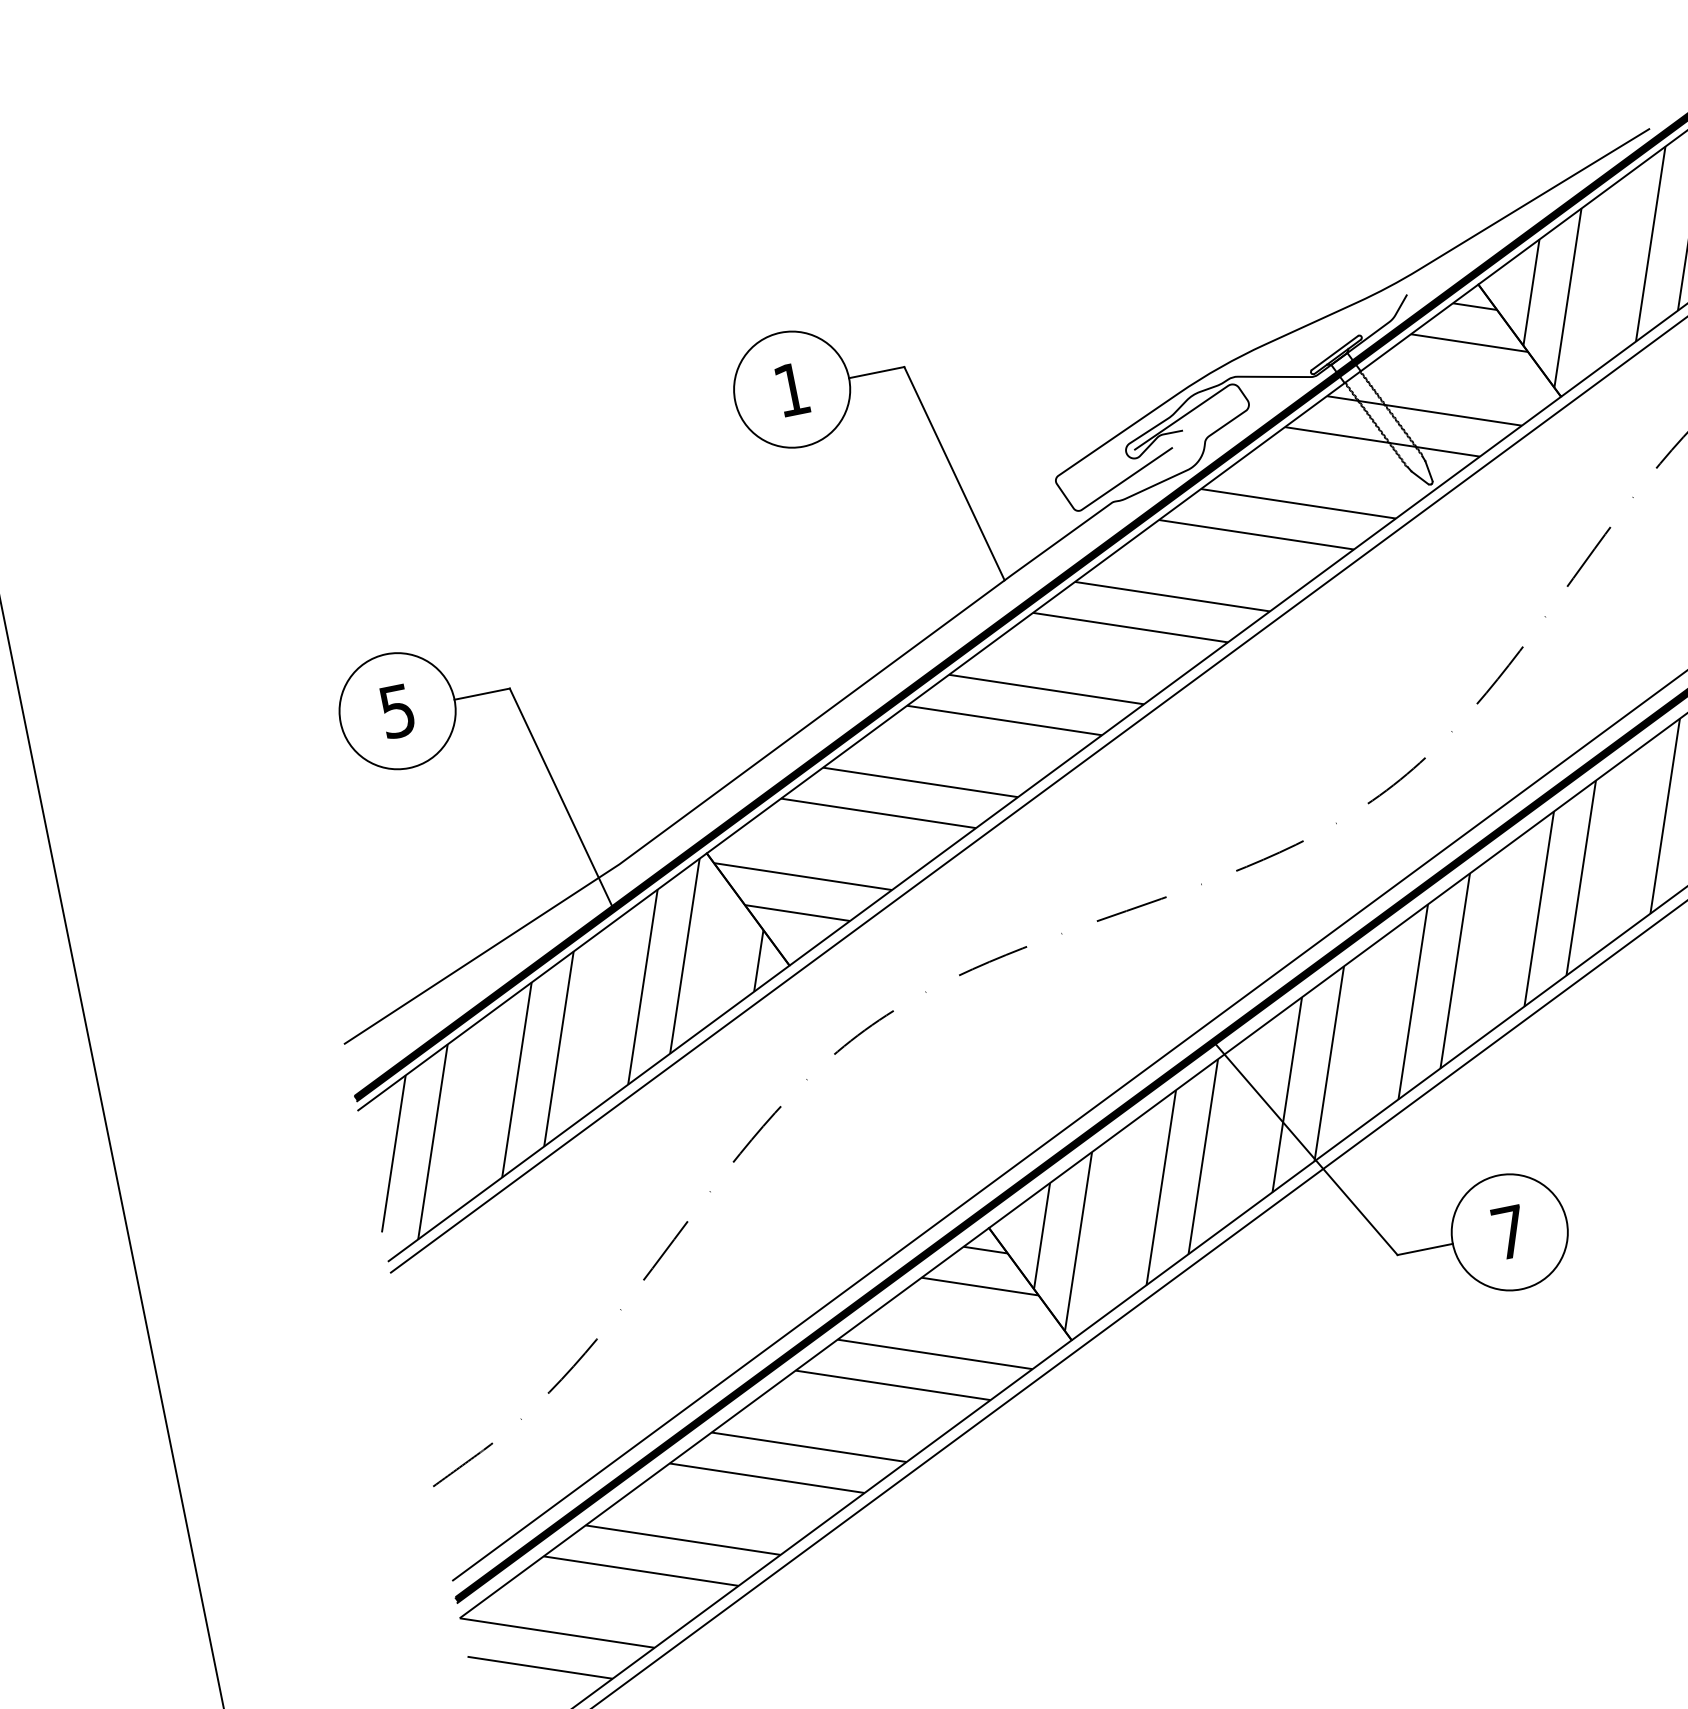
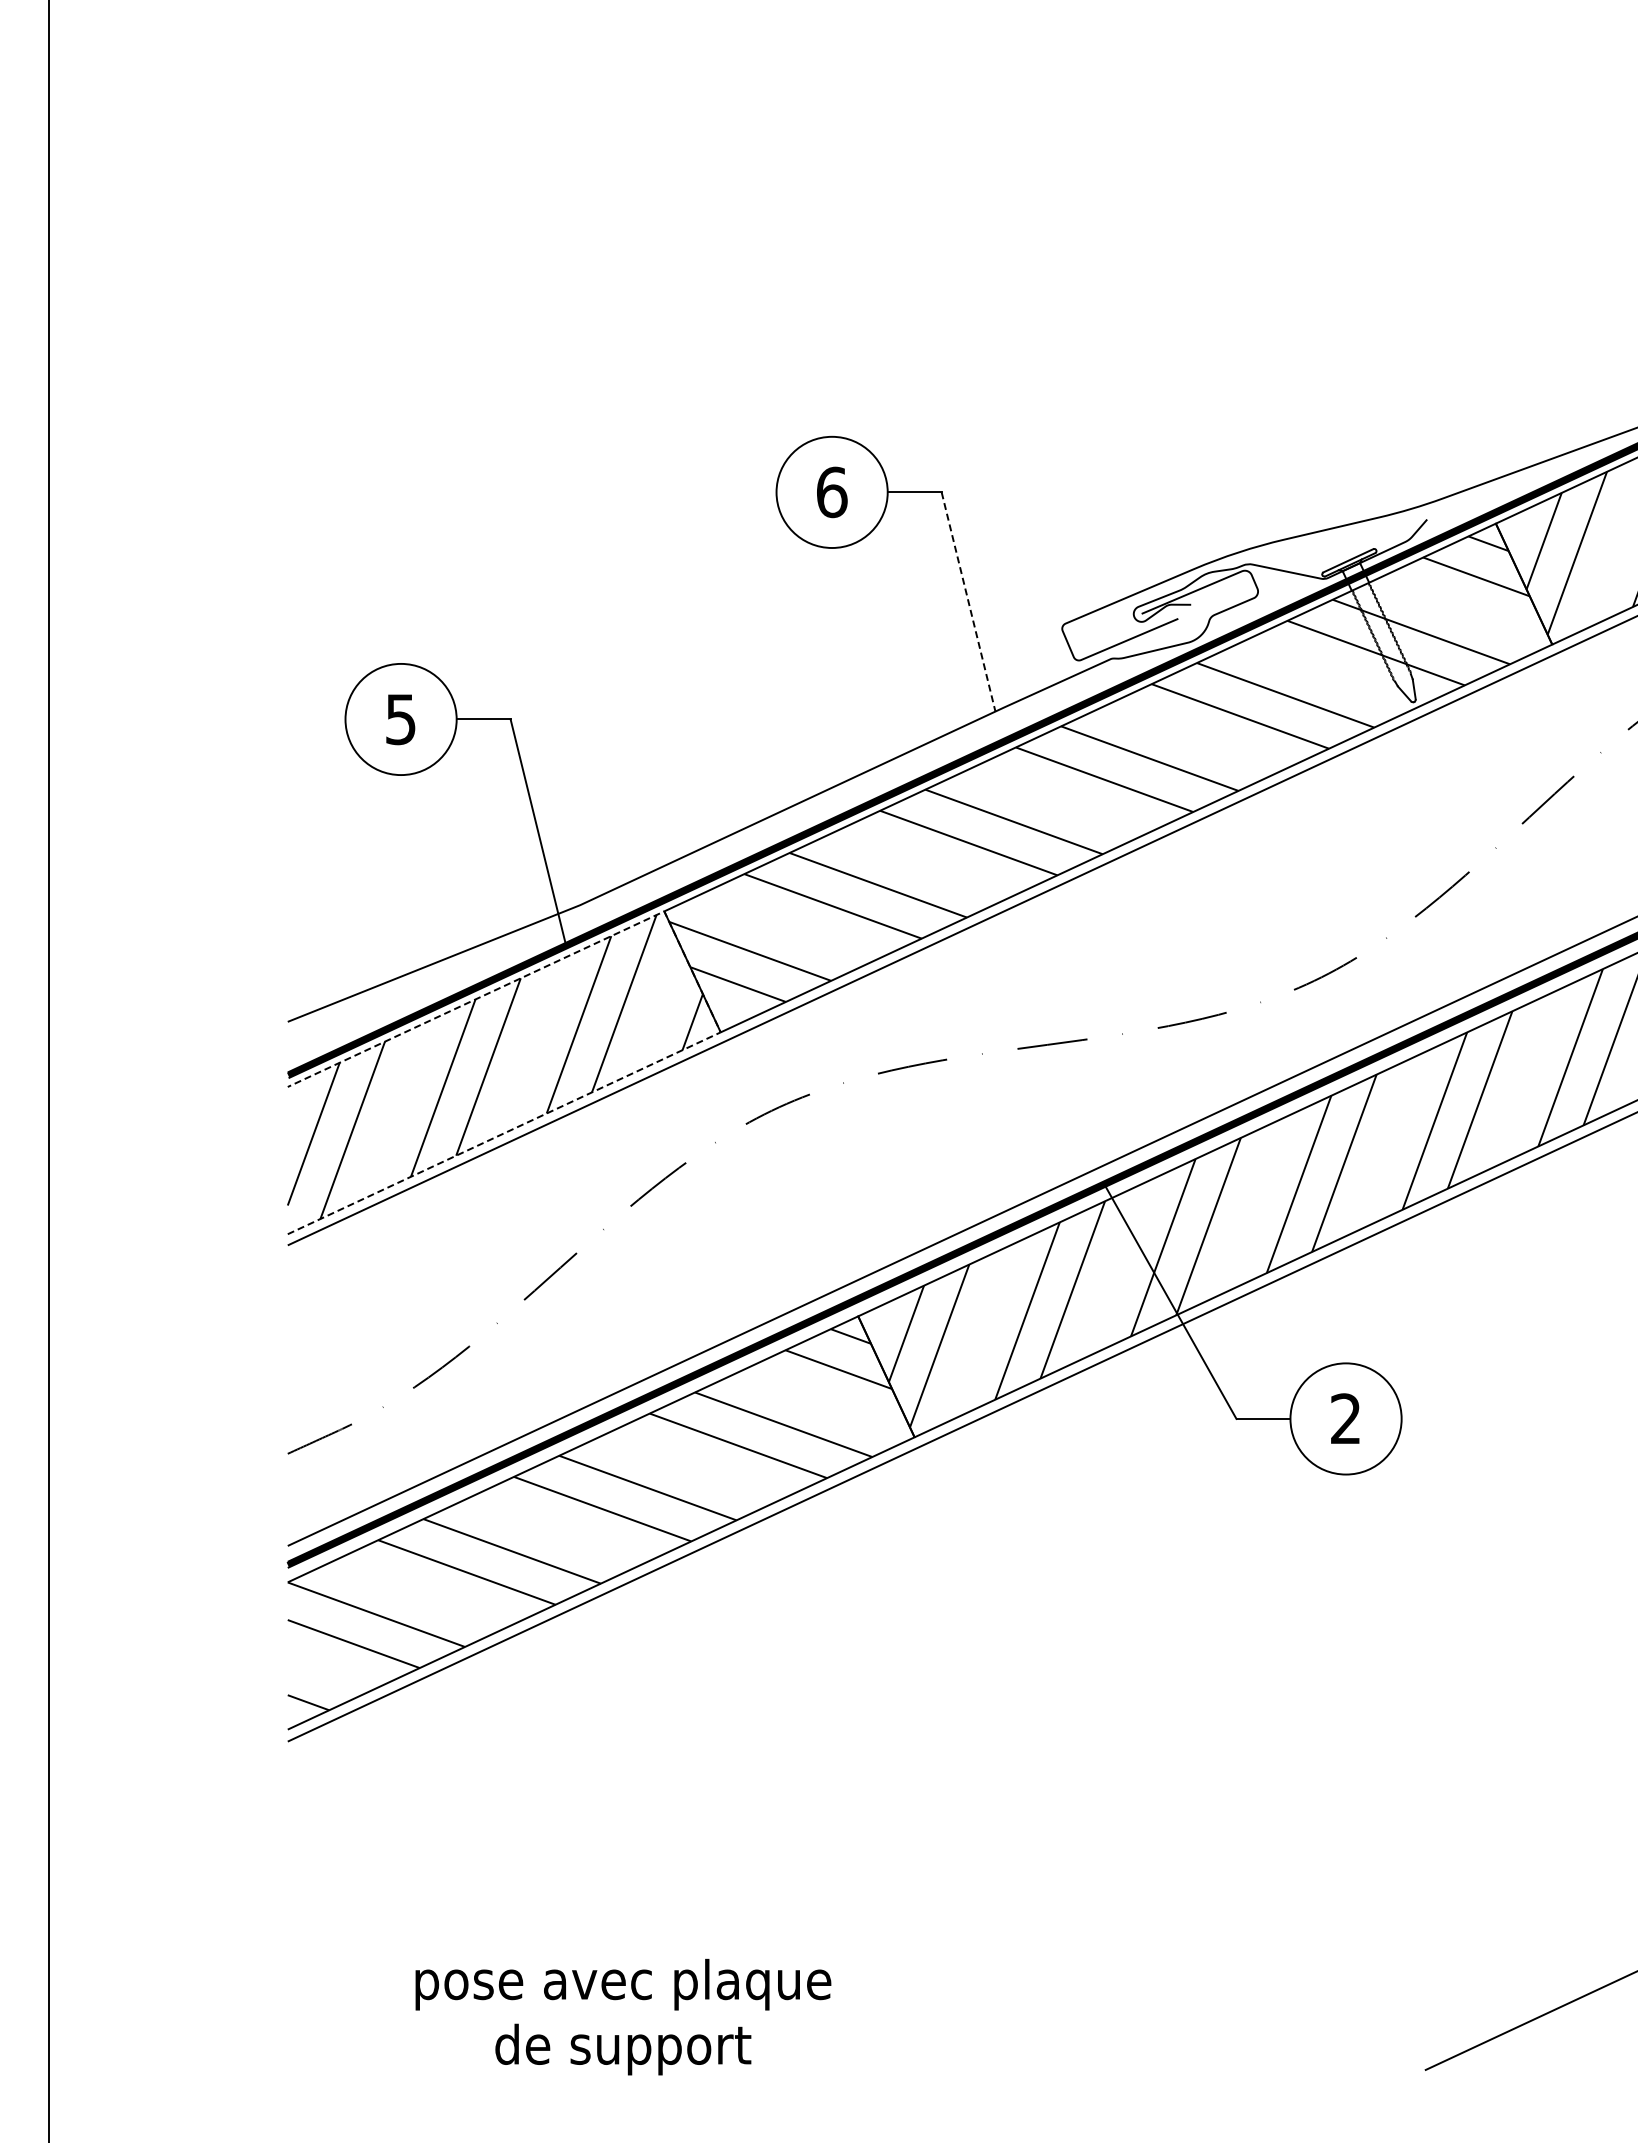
text: (792, 389) -> (832, 492), 1 -> 6
line: (954, 473) -> (968, 601), solid -> dashed
line: (767, 935) -> (705, 999), solid -> dashed
text: (1509, 1232) -> (1345, 1418), 7 -> 2

